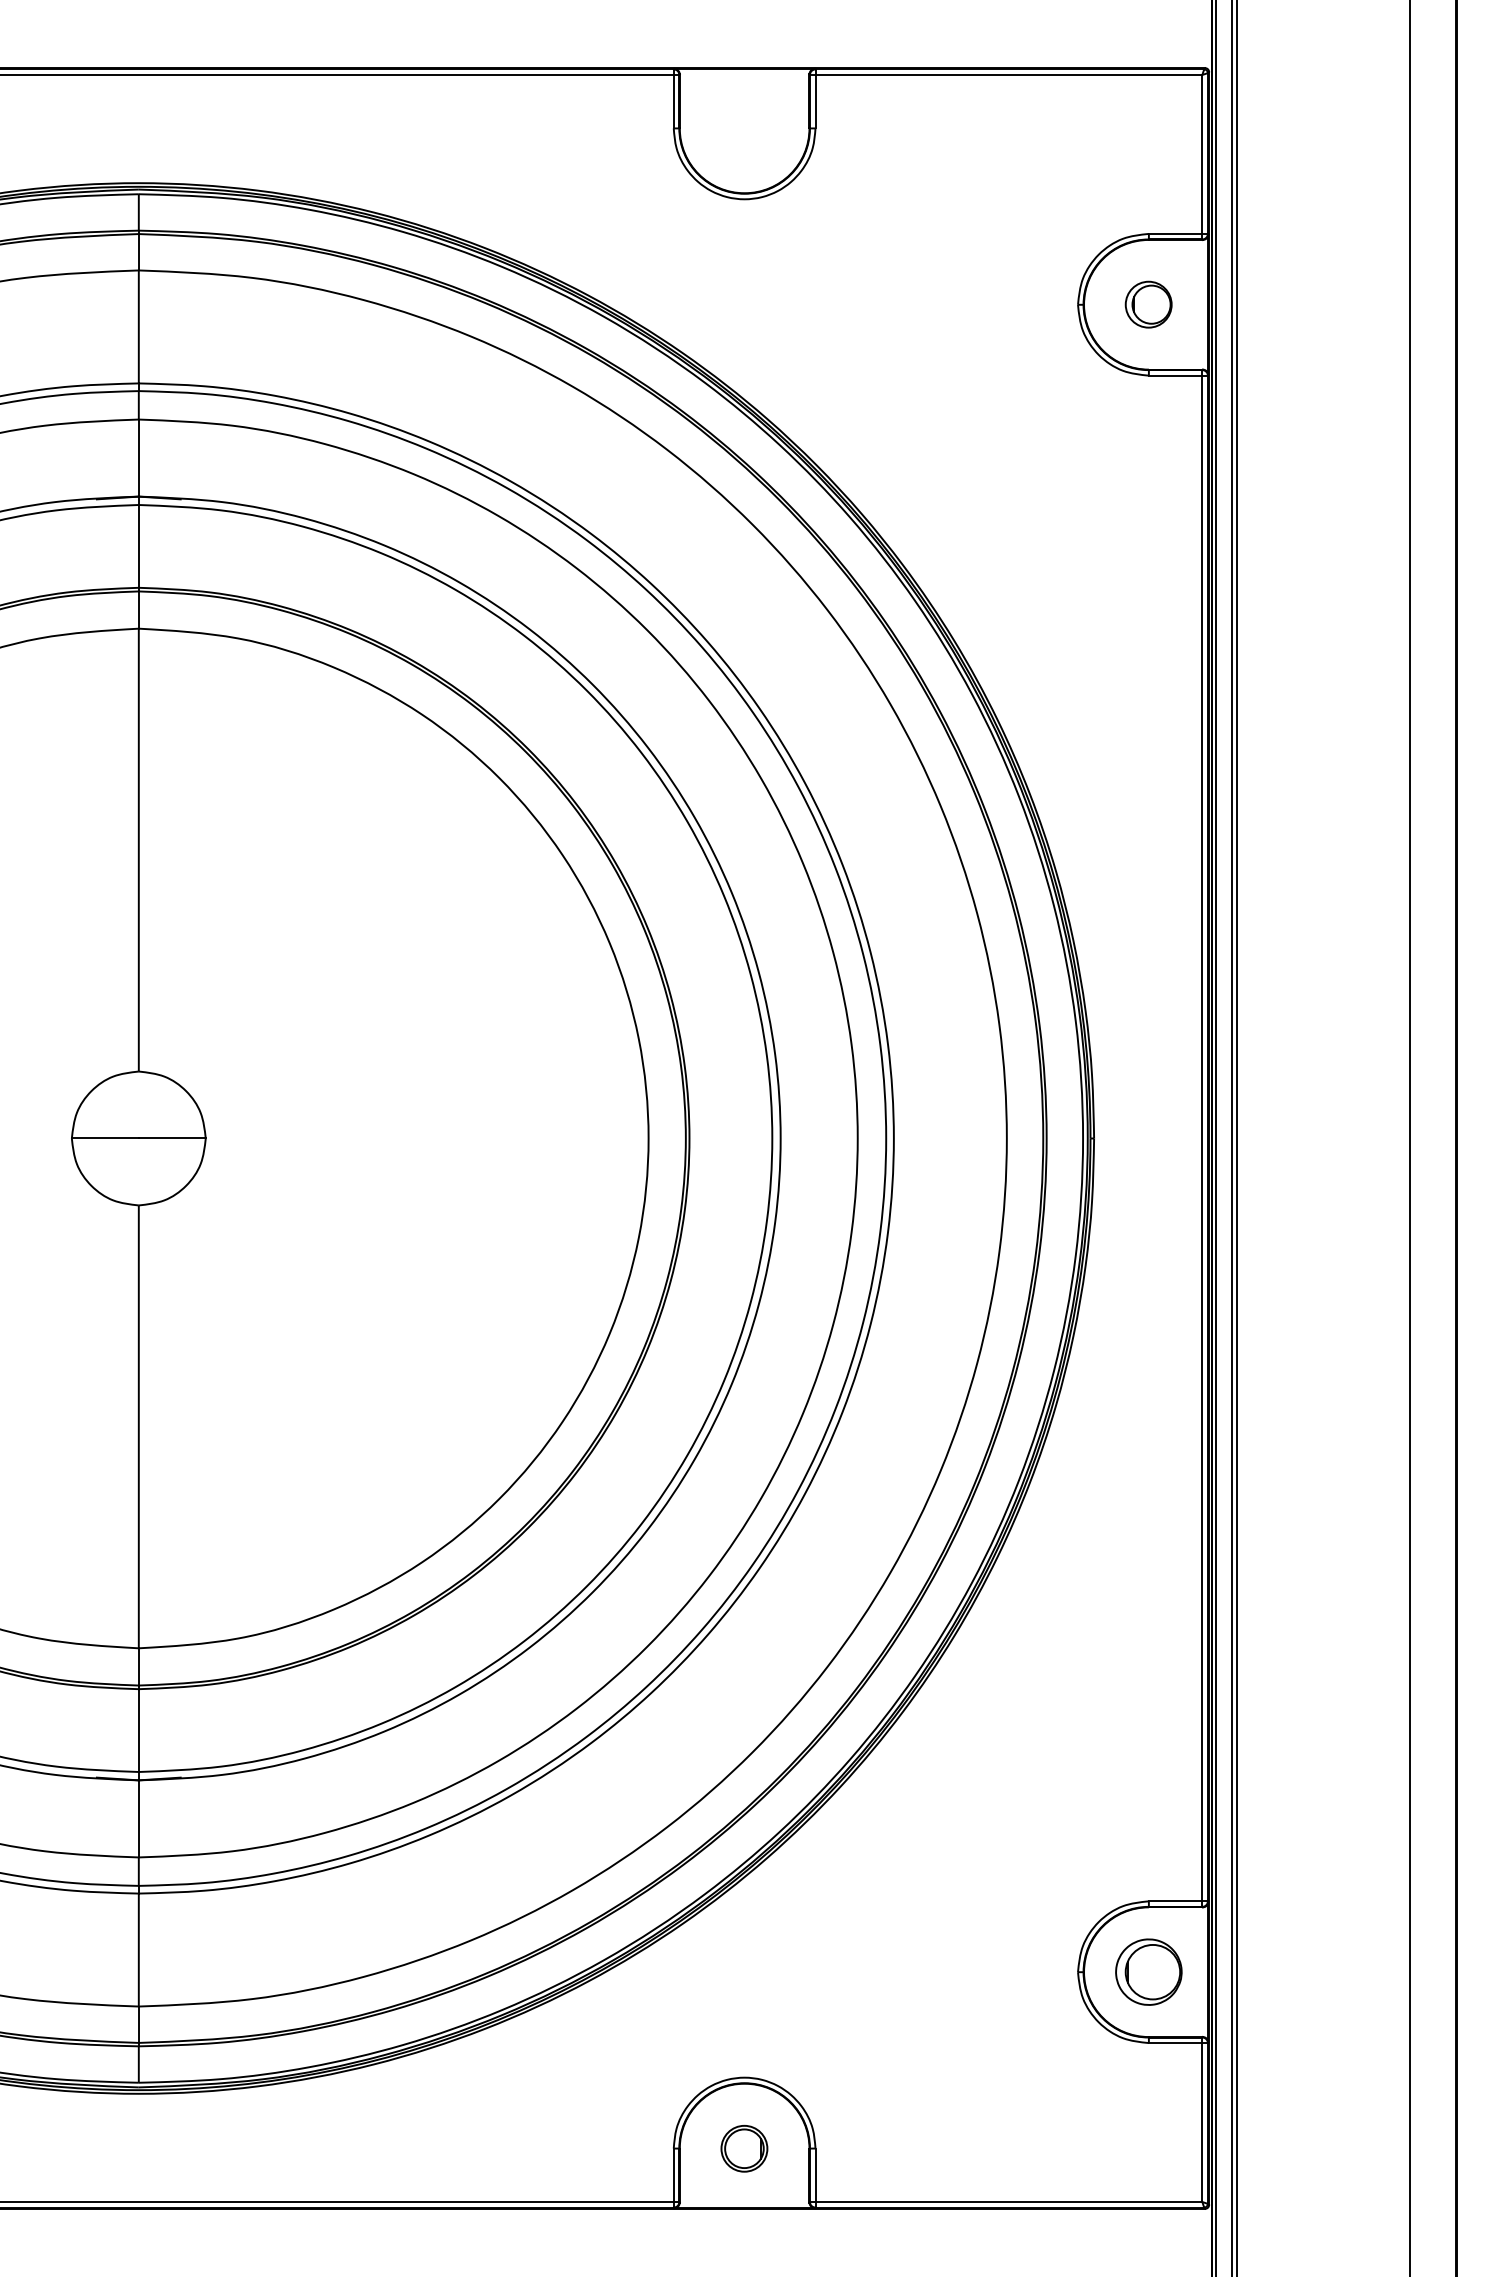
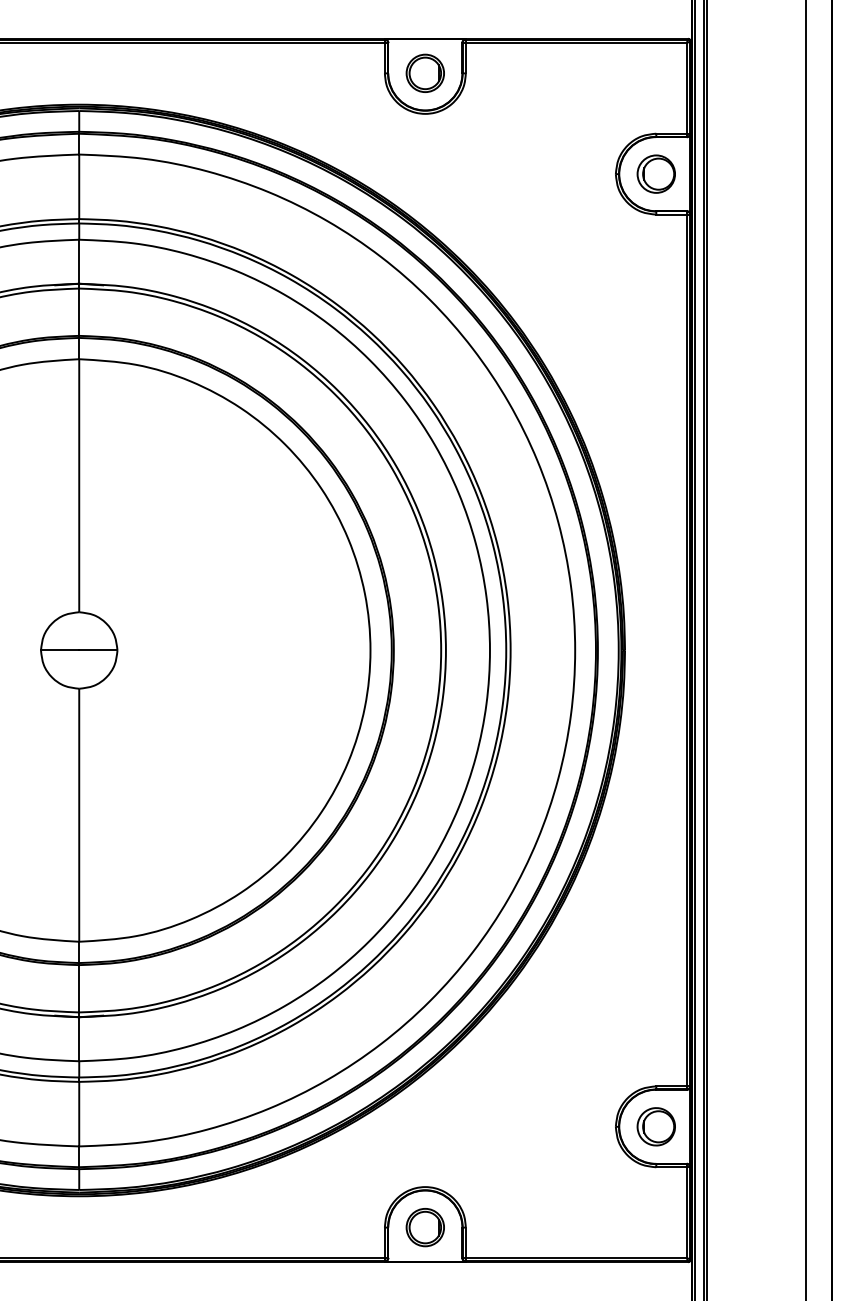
part: (743, 126) -> (424, 72), added
part: (1147, 303) -> (655, 173), size x1.43
part: (743, 2148) -> (424, 1227), size x1.43

